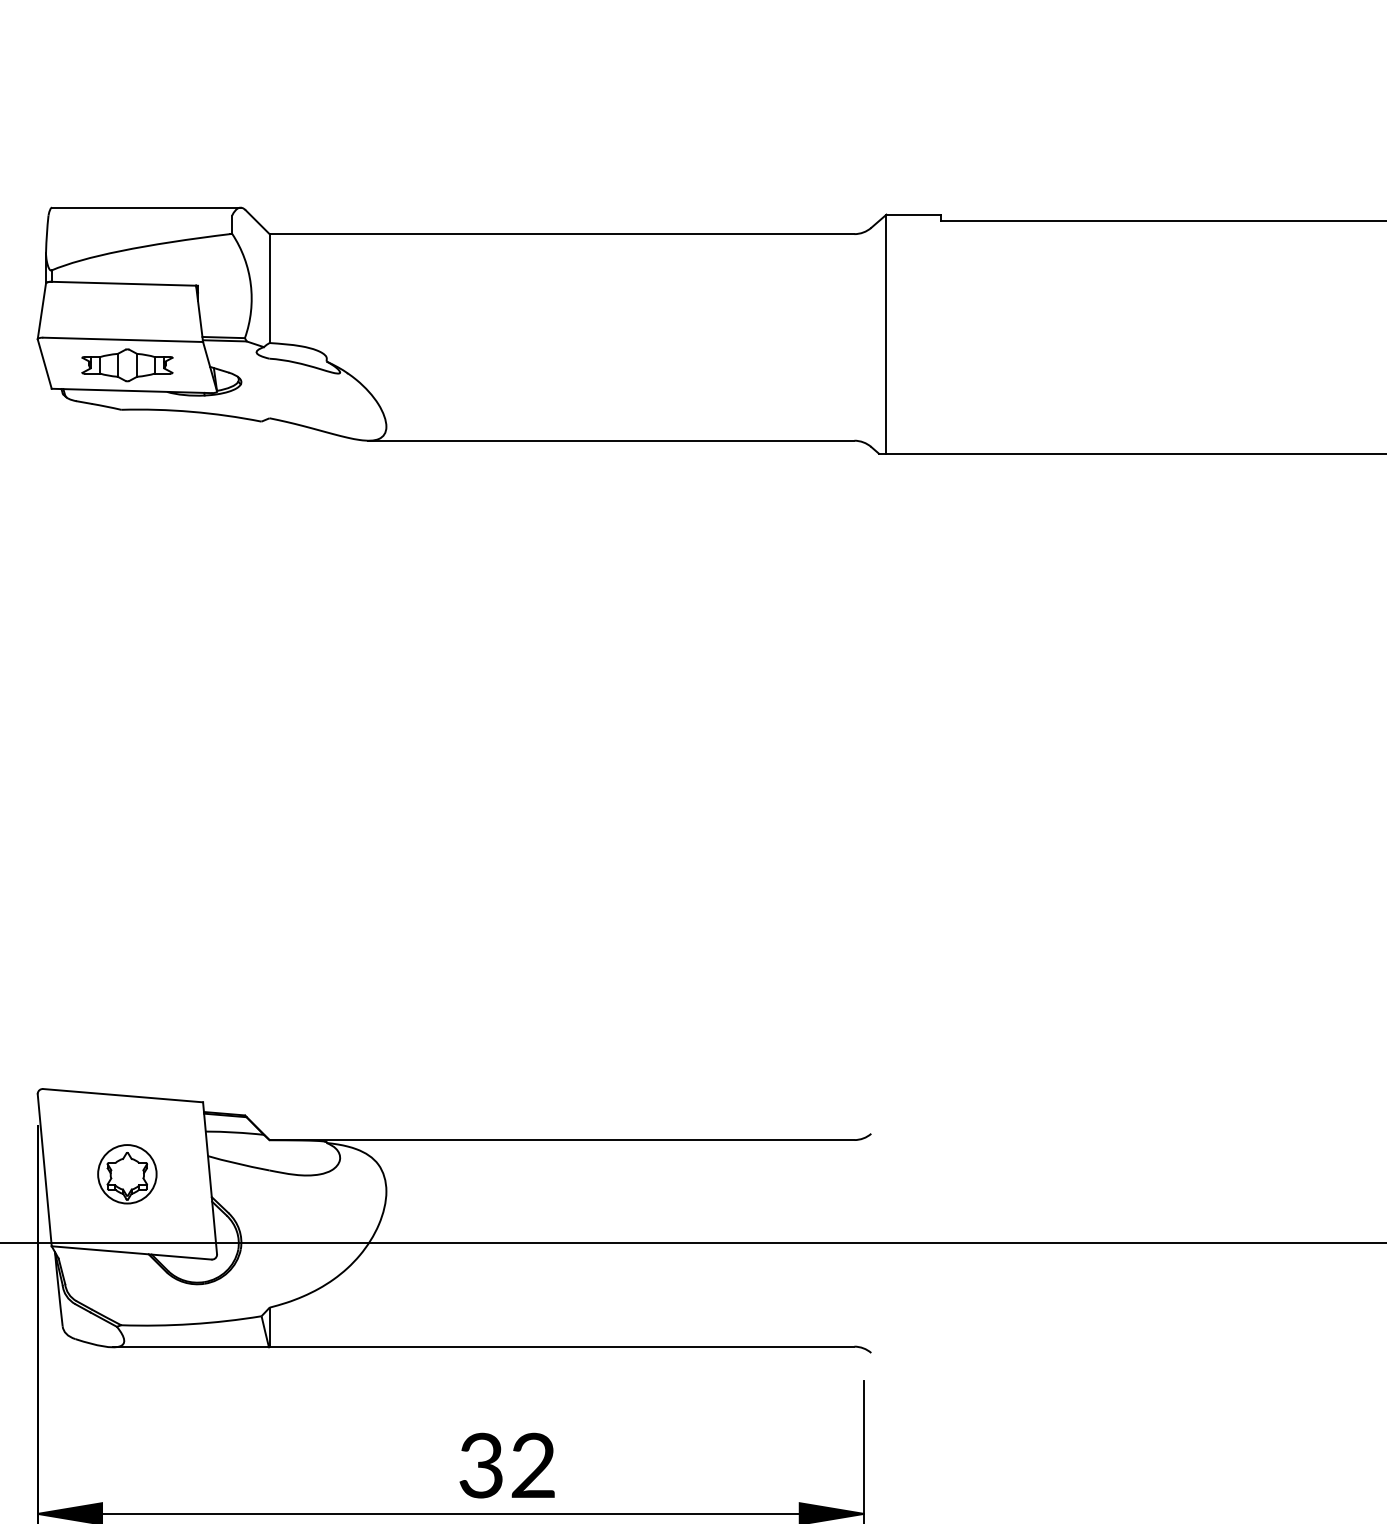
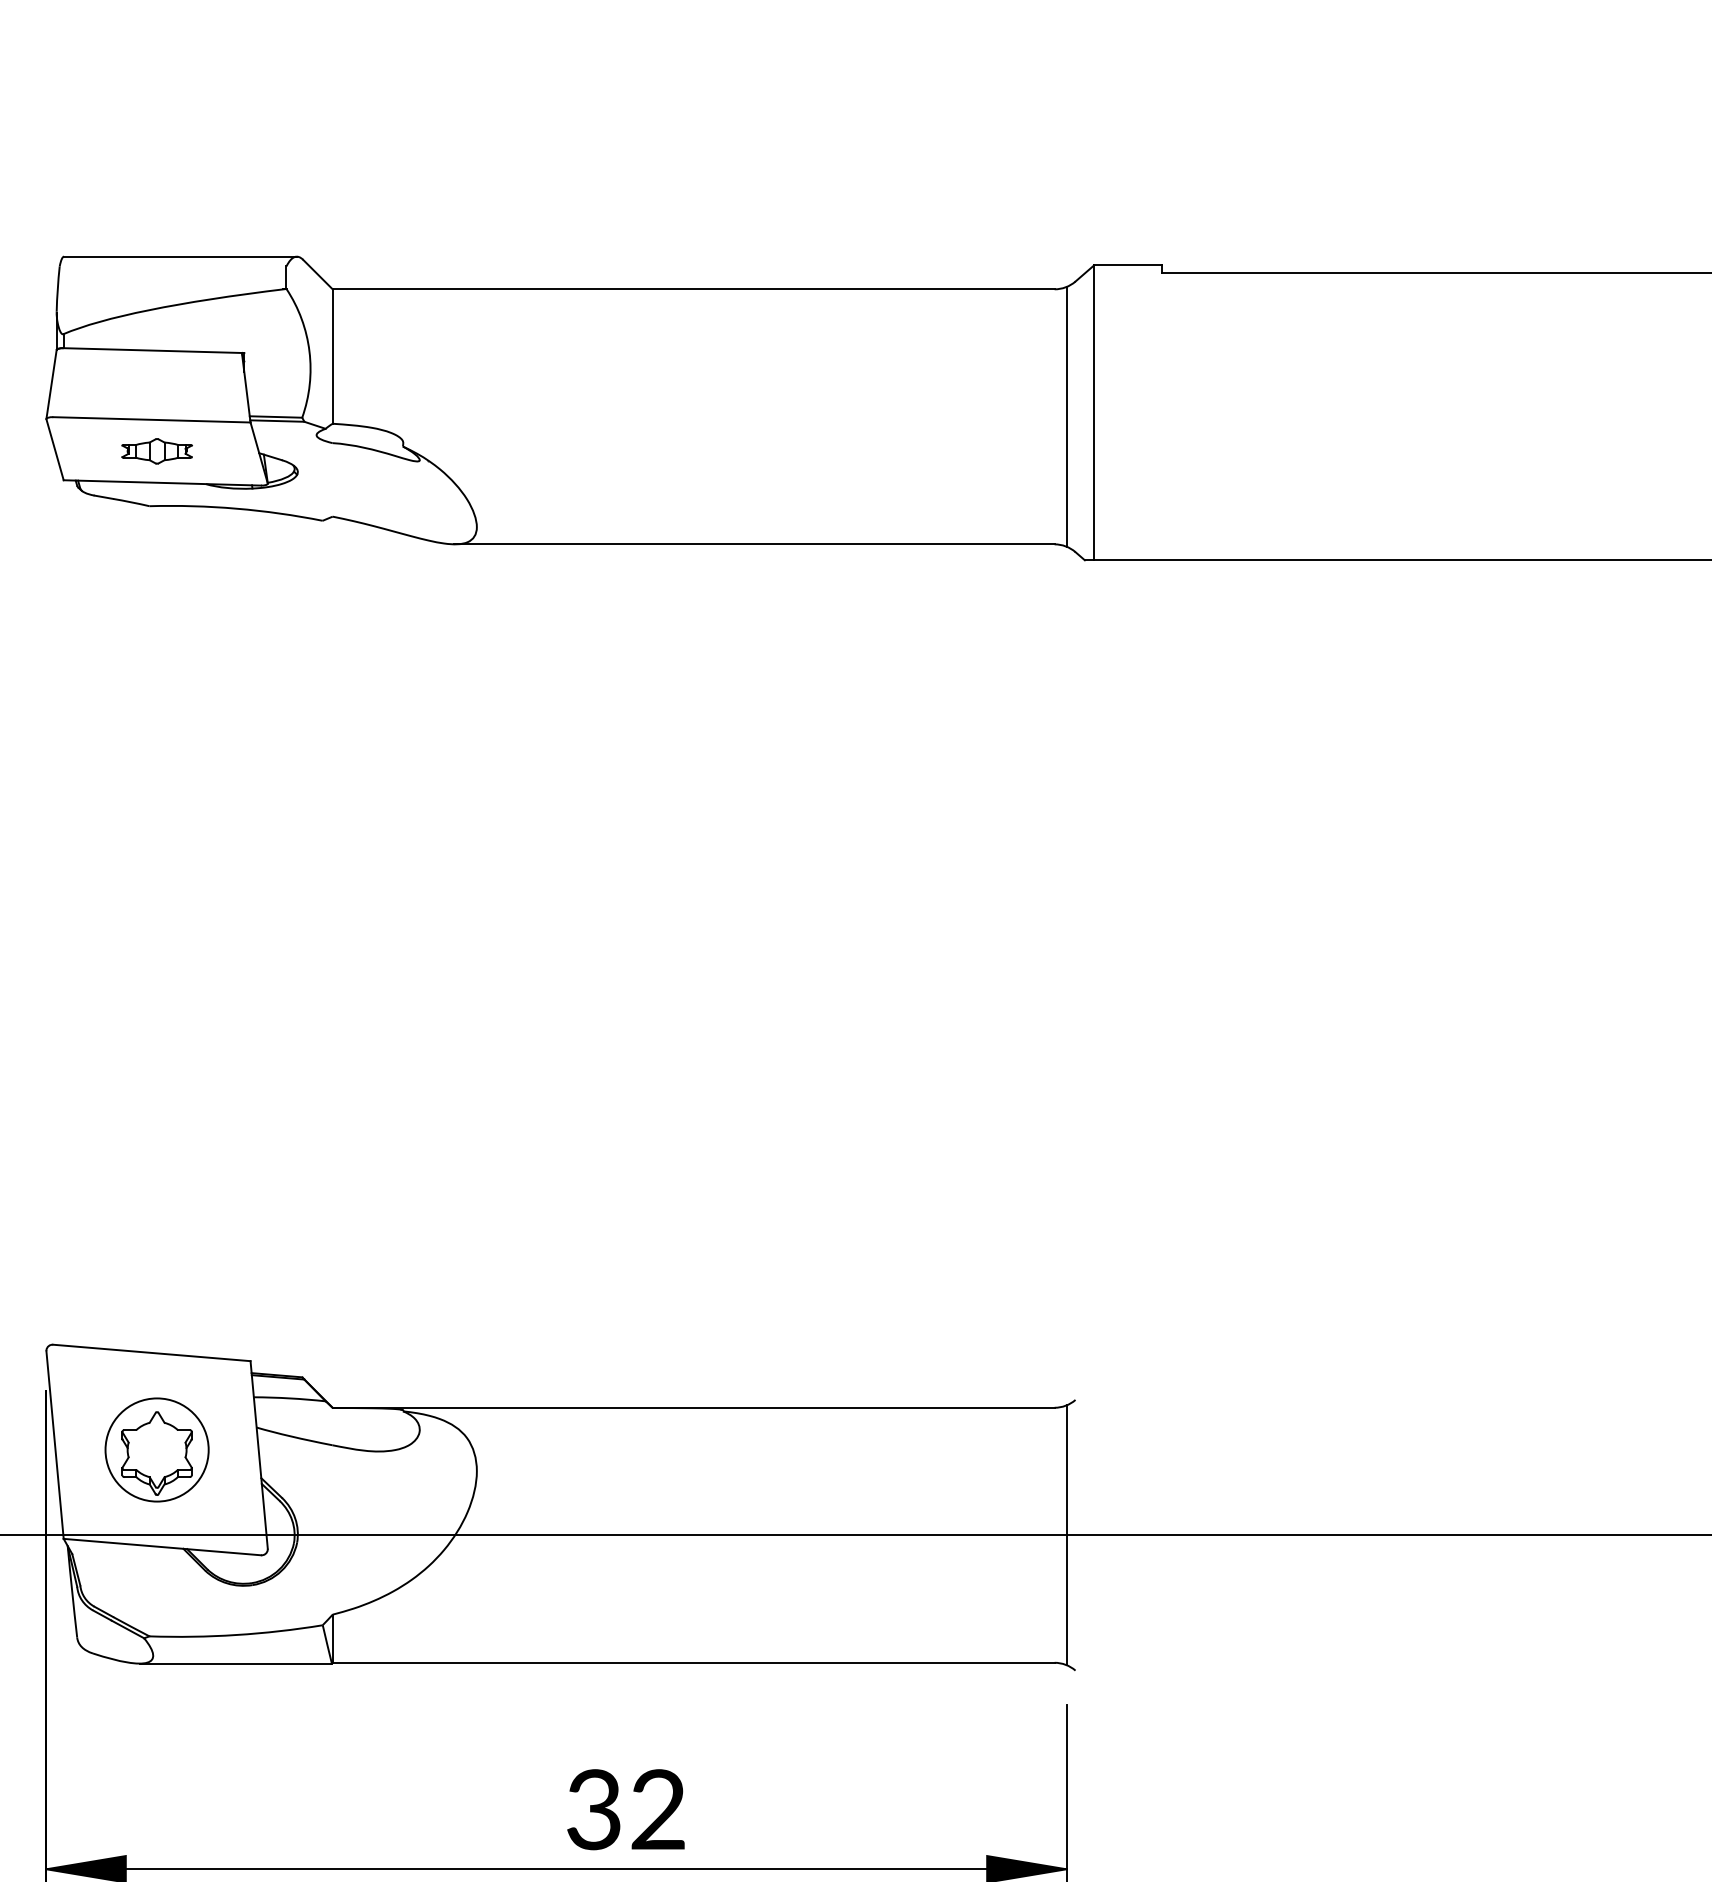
line: (864, 337) -> (1066, 416), added
part: (126, 365) -> (156, 451), size x0.62
part: (126, 1173) -> (156, 1449), size x1.43
line: (864, 1243) -> (1066, 1535), added

